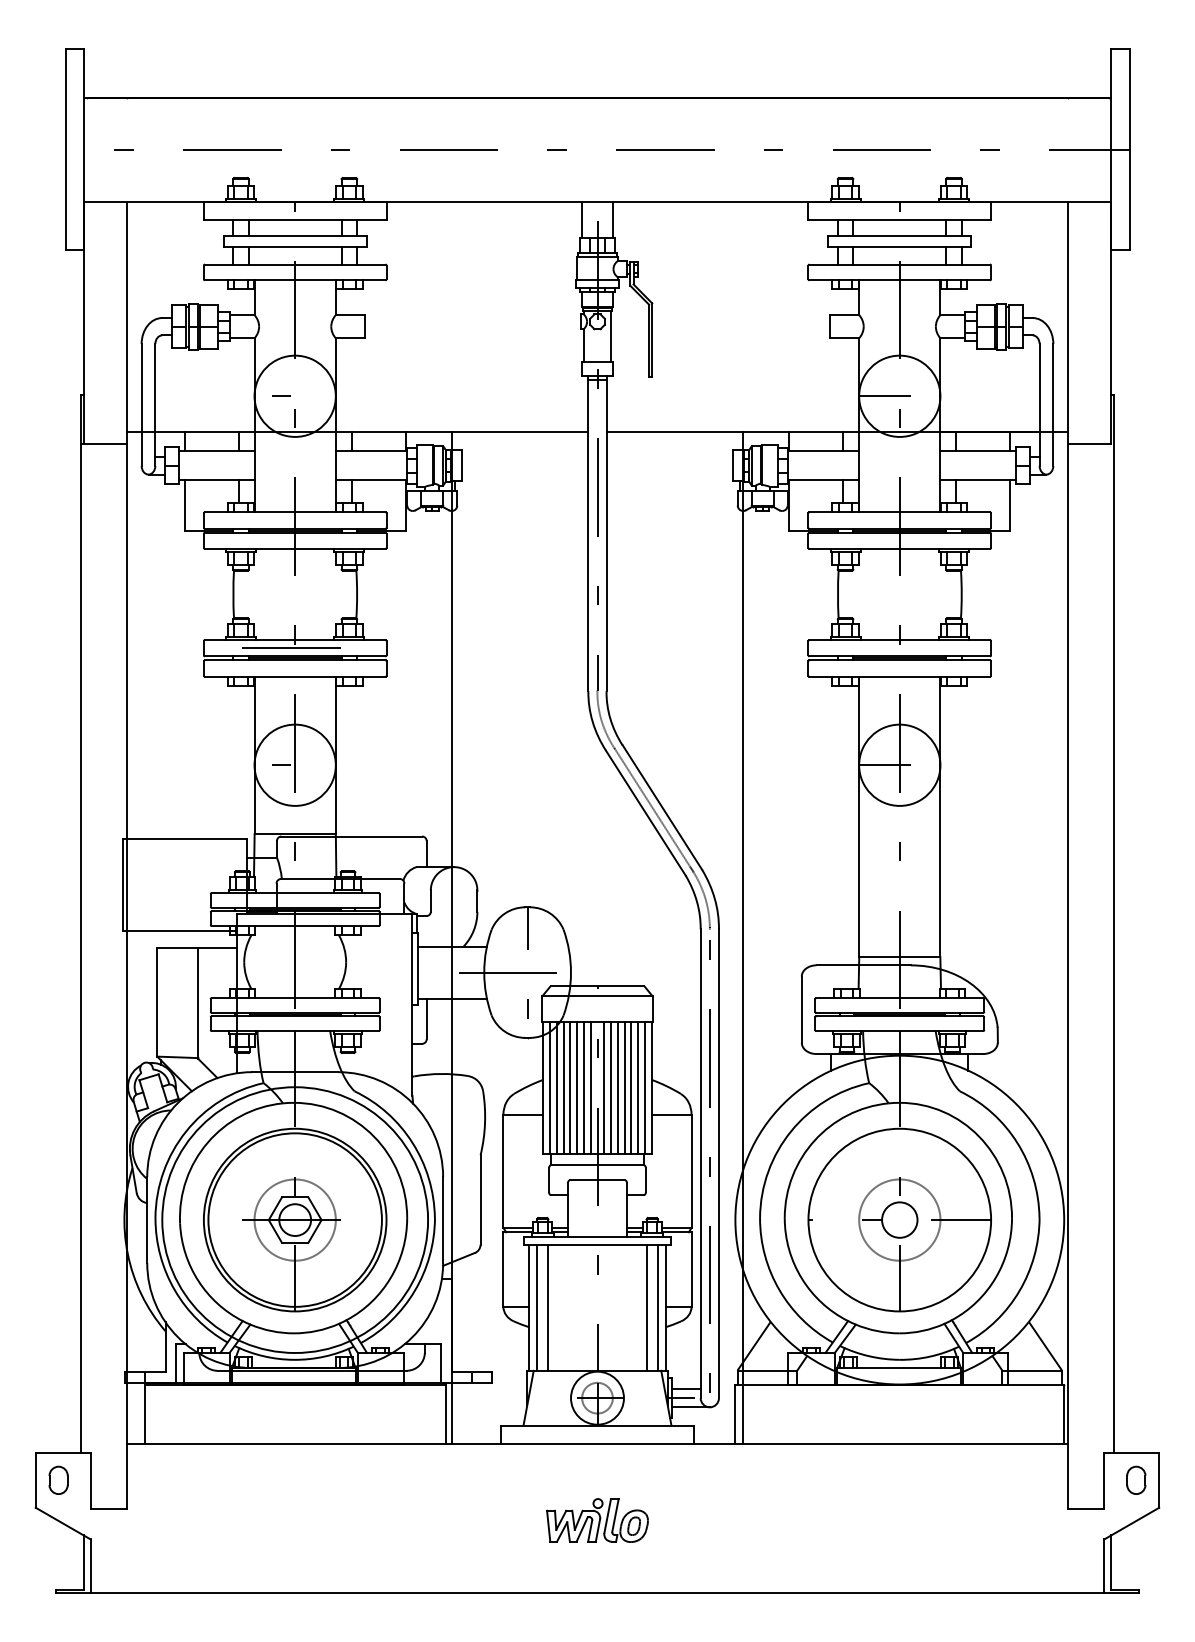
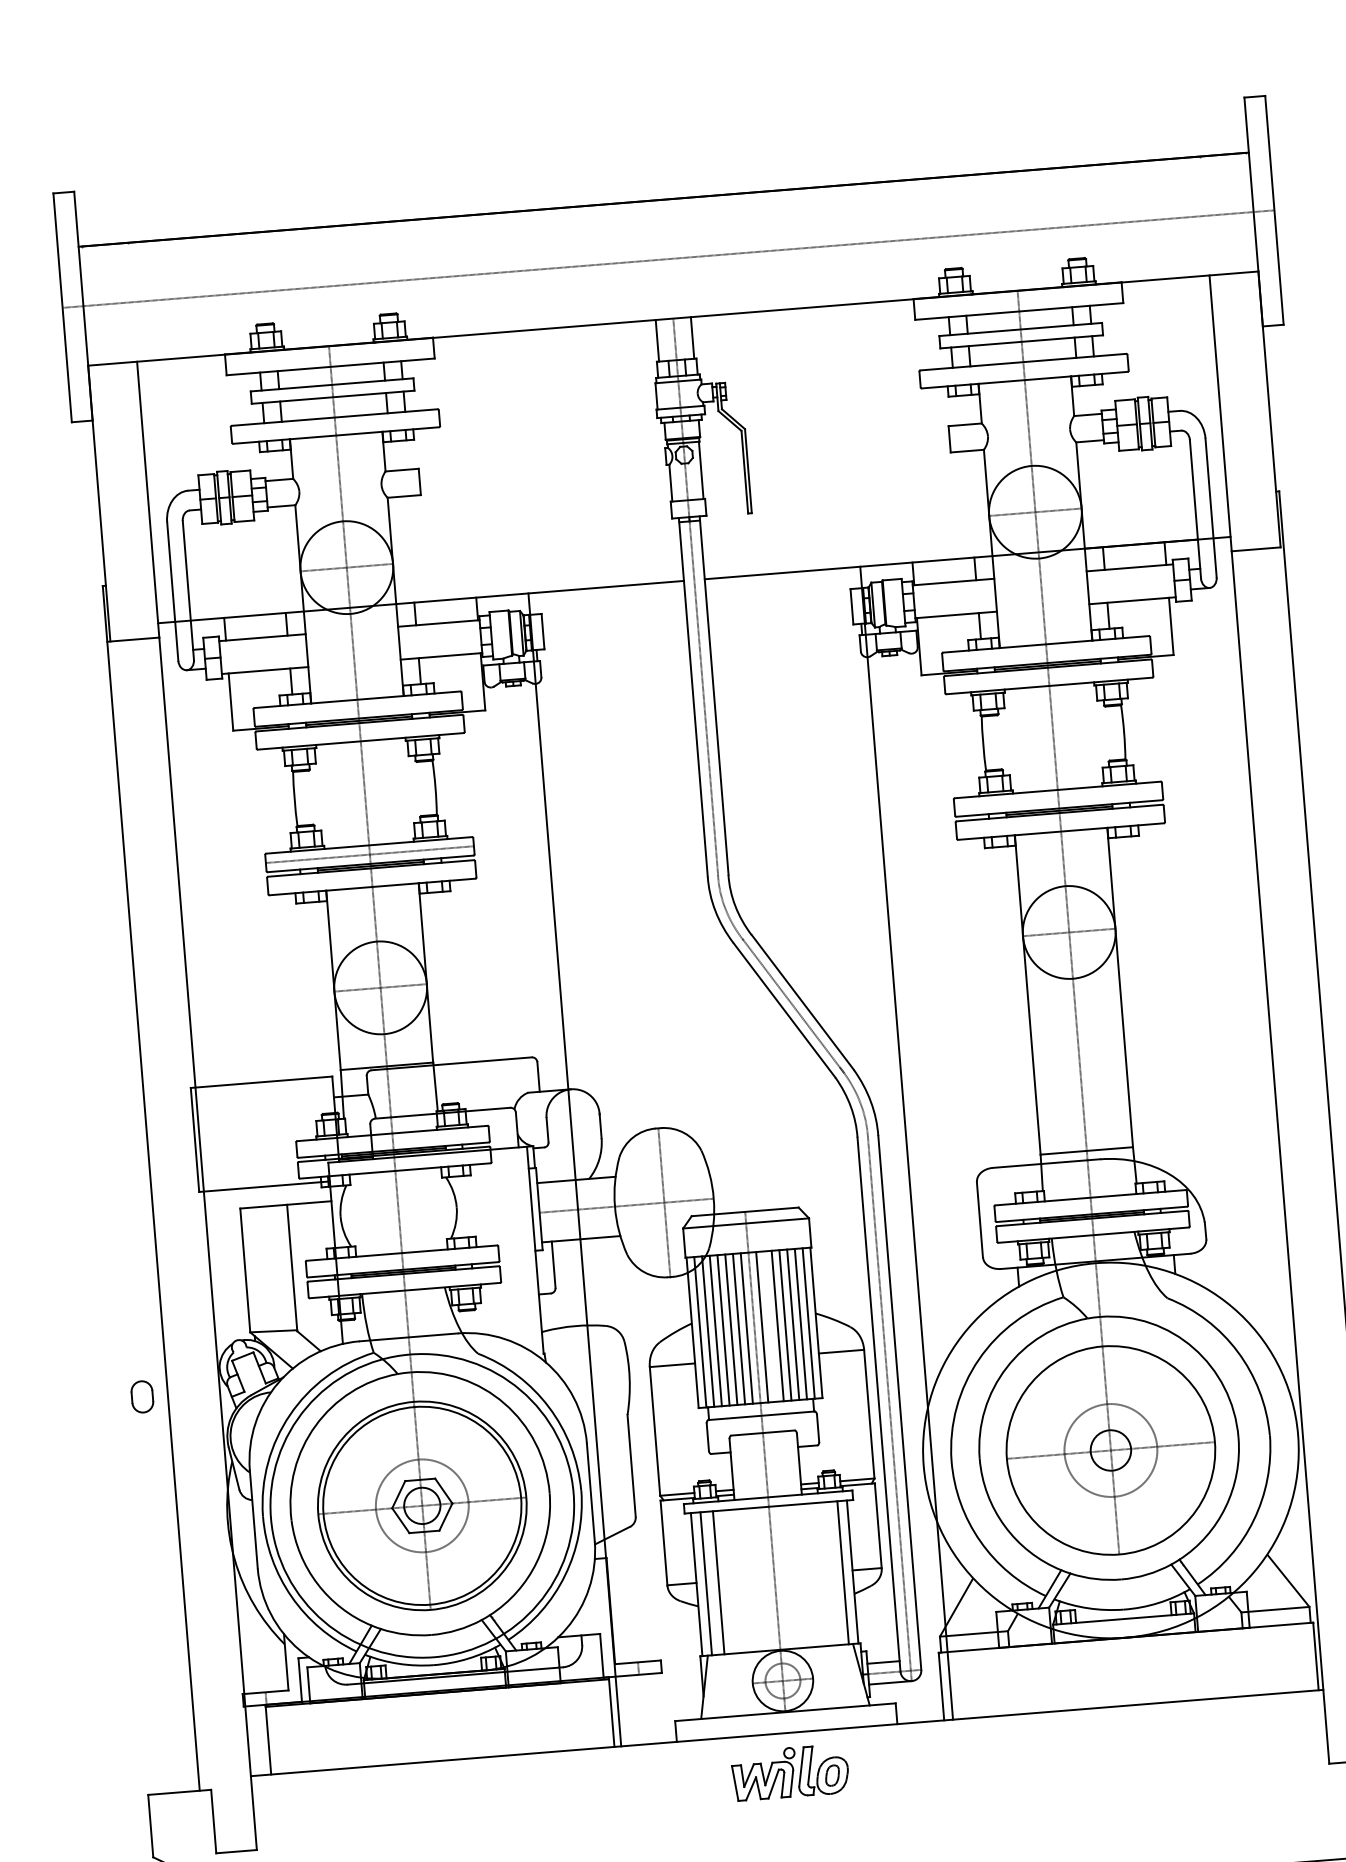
line: (611, 1088) -> (770, 1327), removed
line: (646, 1307) -> (830, 1573), removed
part: (58, 1479) -> (142, 1395), moved
part: (597, 1520) -> (790, 1772), moved

